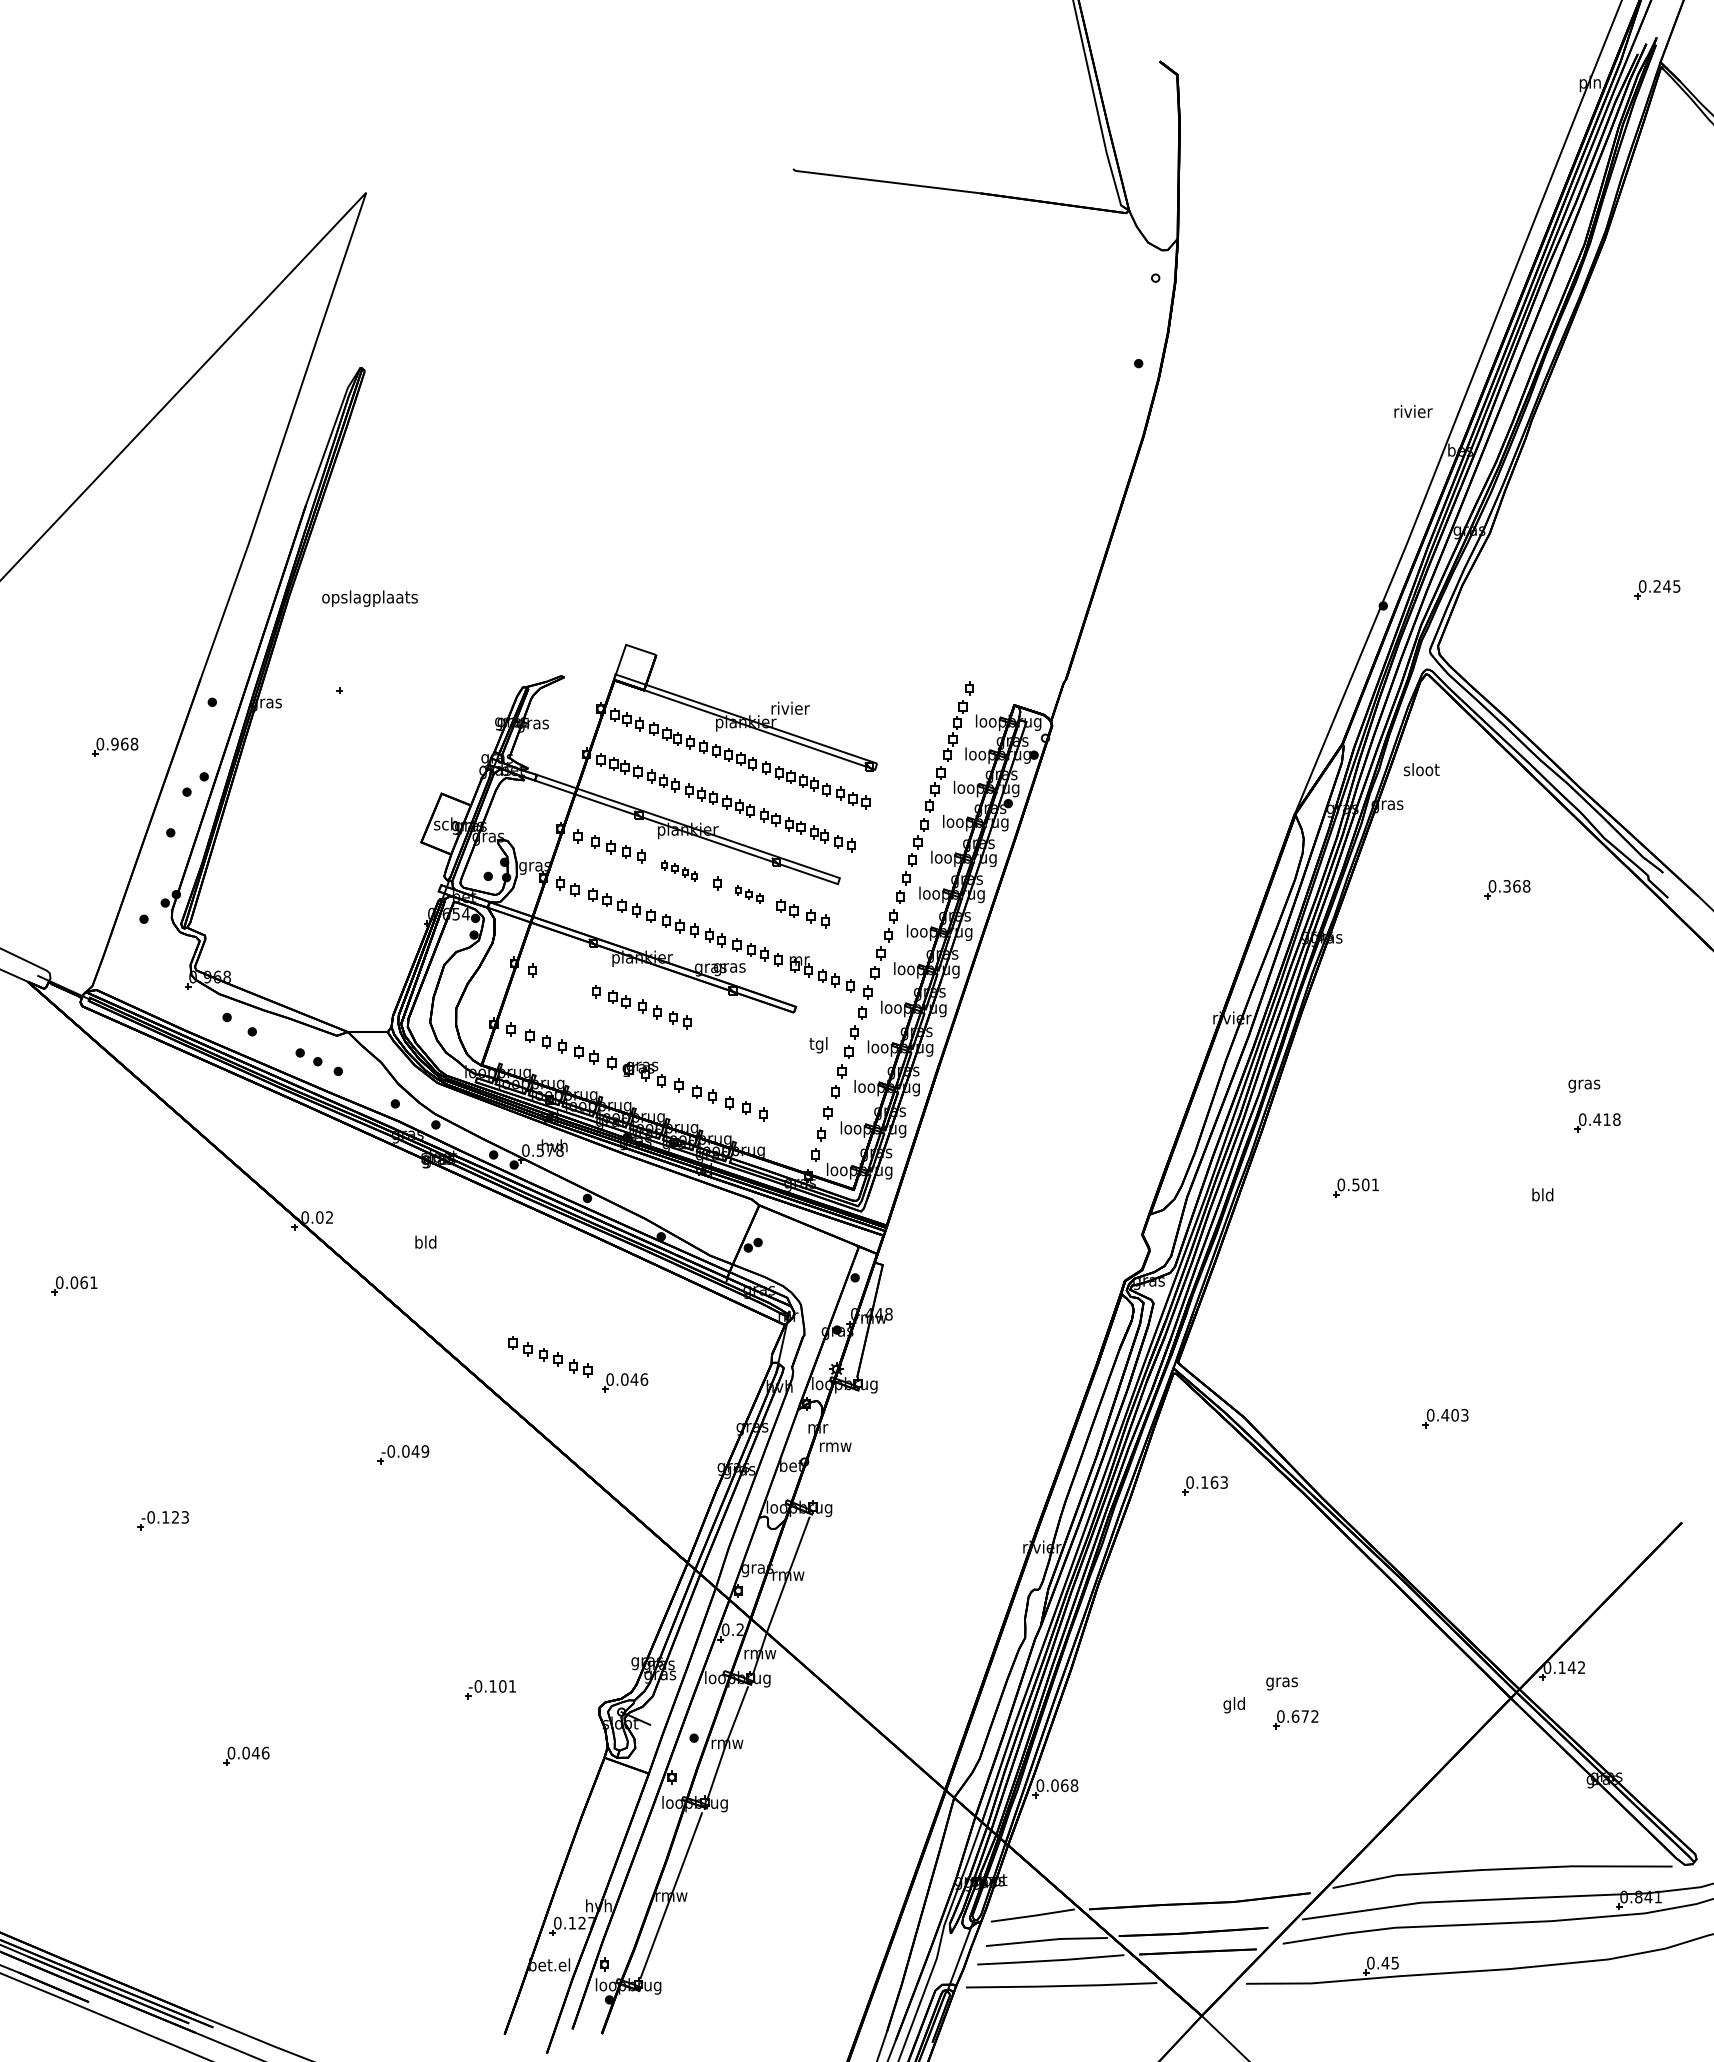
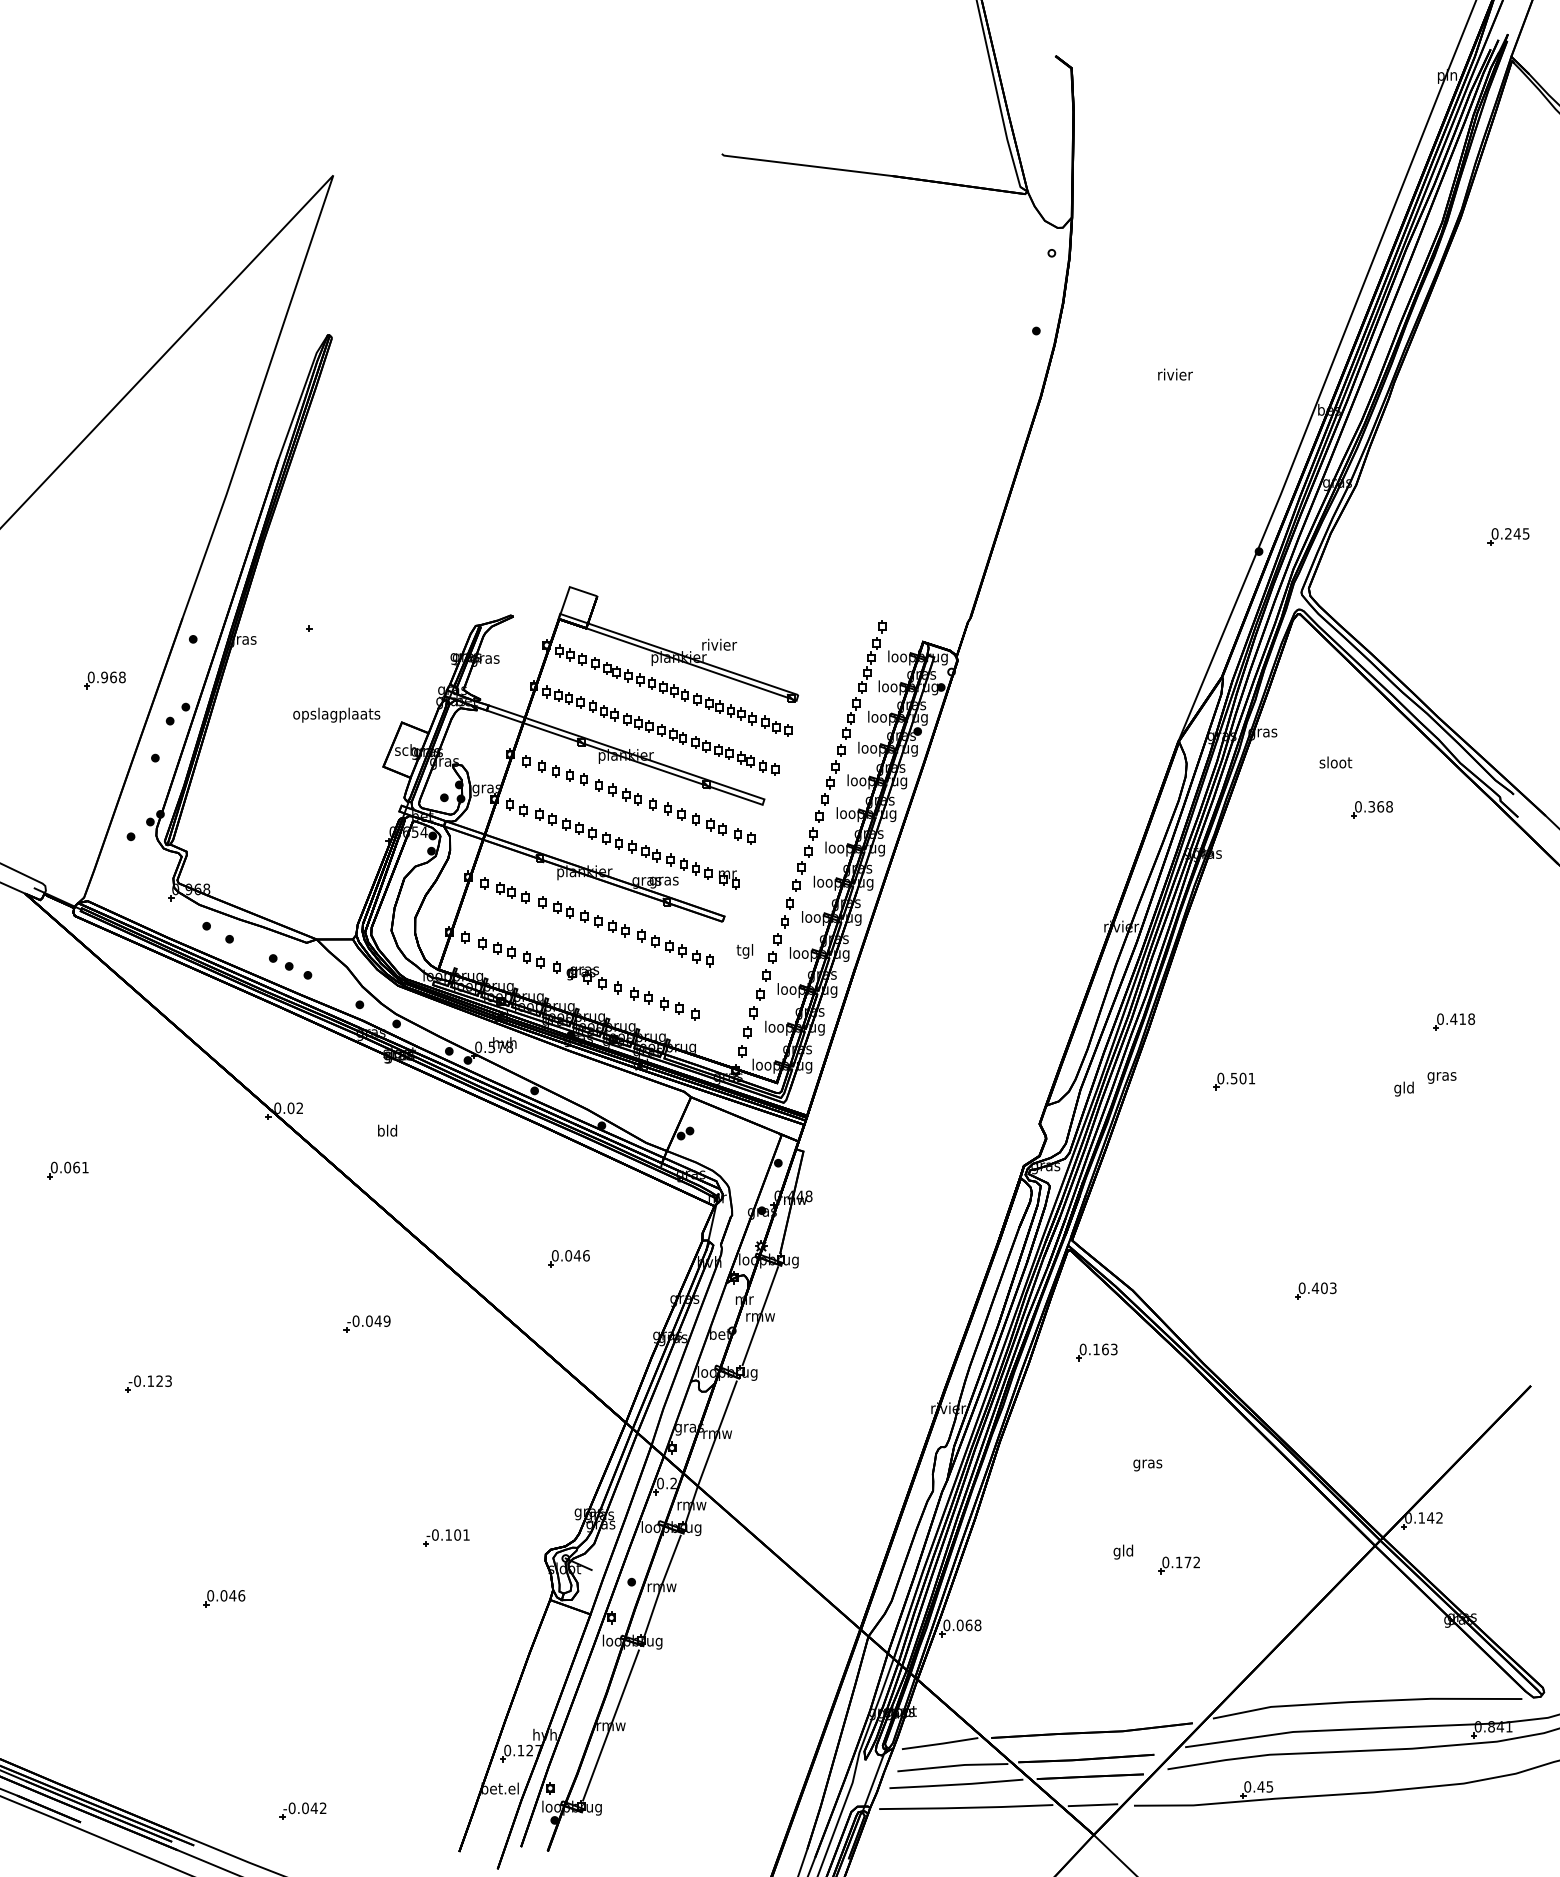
text: (1413, 411) -> (1175, 374), moved
text: (369, 598) -> (336, 715), moved
text: (1421, 769) -> (1335, 762), moved
part: (679, 870) -> (618, 792), size x1.43
part: (748, 894) -> (681, 814), size x1.43
part: (836, 980) -> (512, 892), moved
text: (1584, 1085) -> (1442, 1077), moved
text: (1535, 1196) -> (1397, 1089), bld -> gld
part: (550, 1356) -> (675, 948), moved
line: (835, 1445) -> (760, 1315), added
text: (1281, 1683) -> (1147, 1465), moved
text: (1295, 1716) -> (1179, 1562), 0.672 -> 0.172
line: (1200, 1983) -> (1092, 1805), added
part: (332, 1989) -> (302, 1810), added

